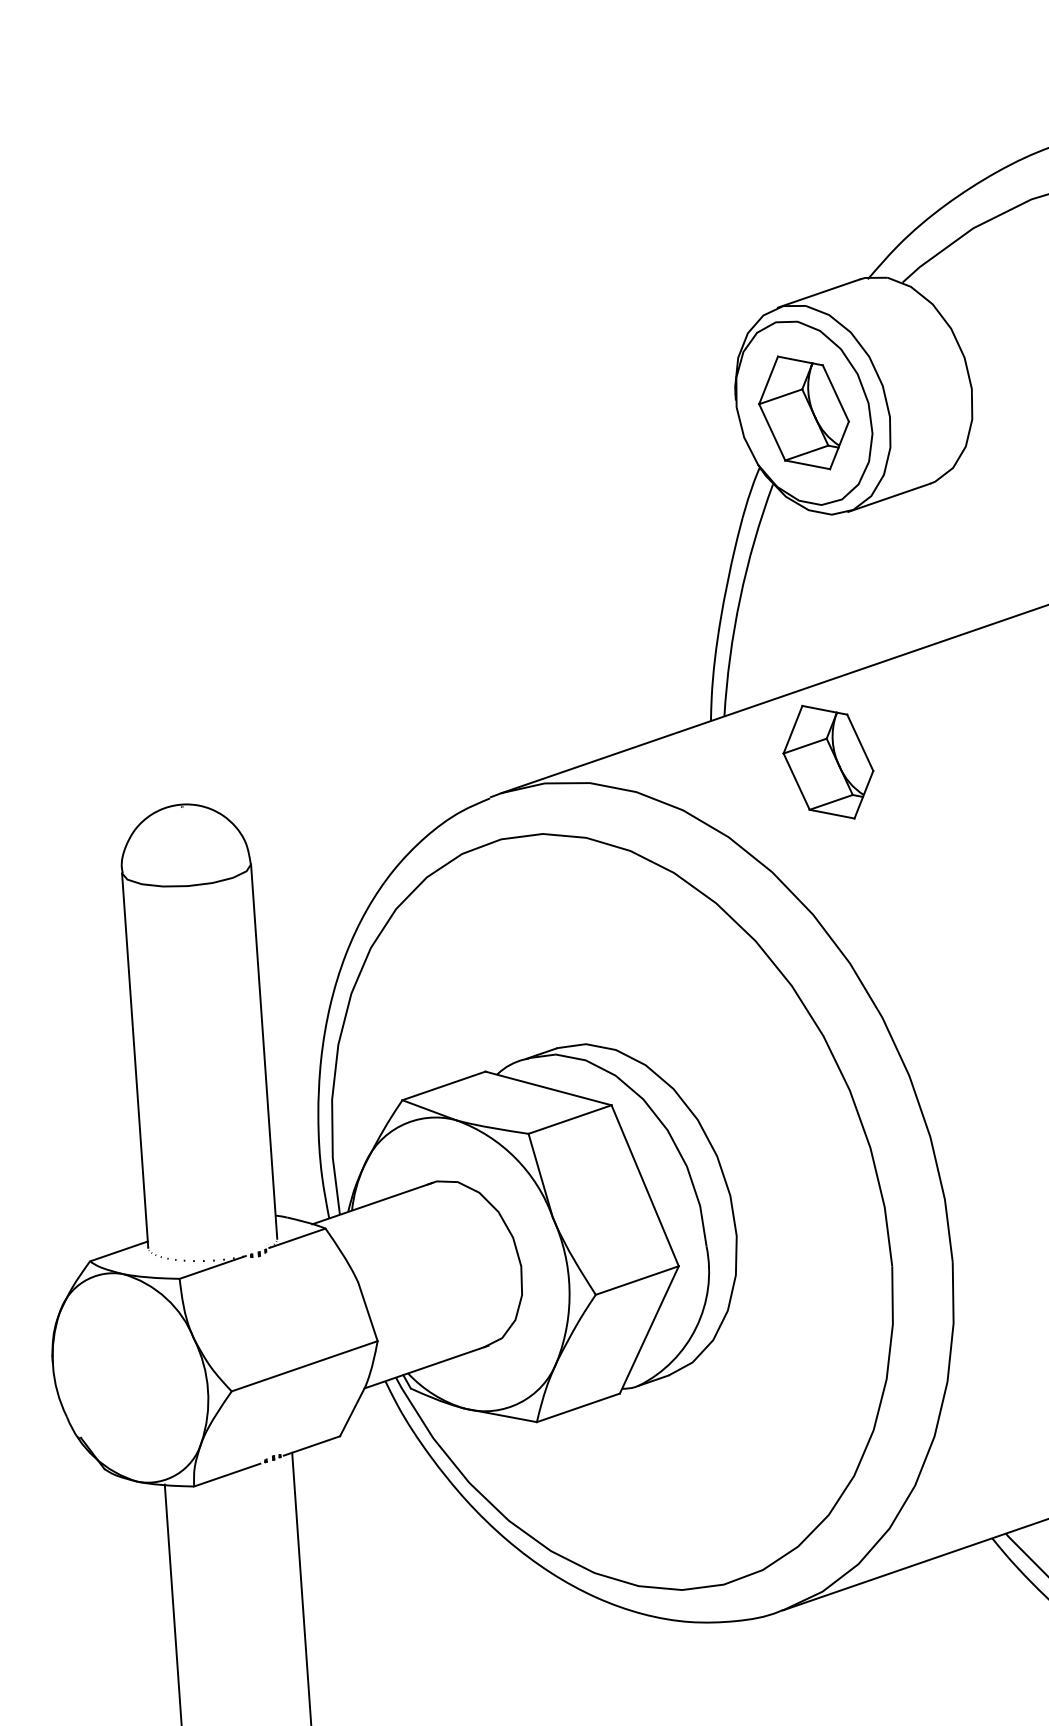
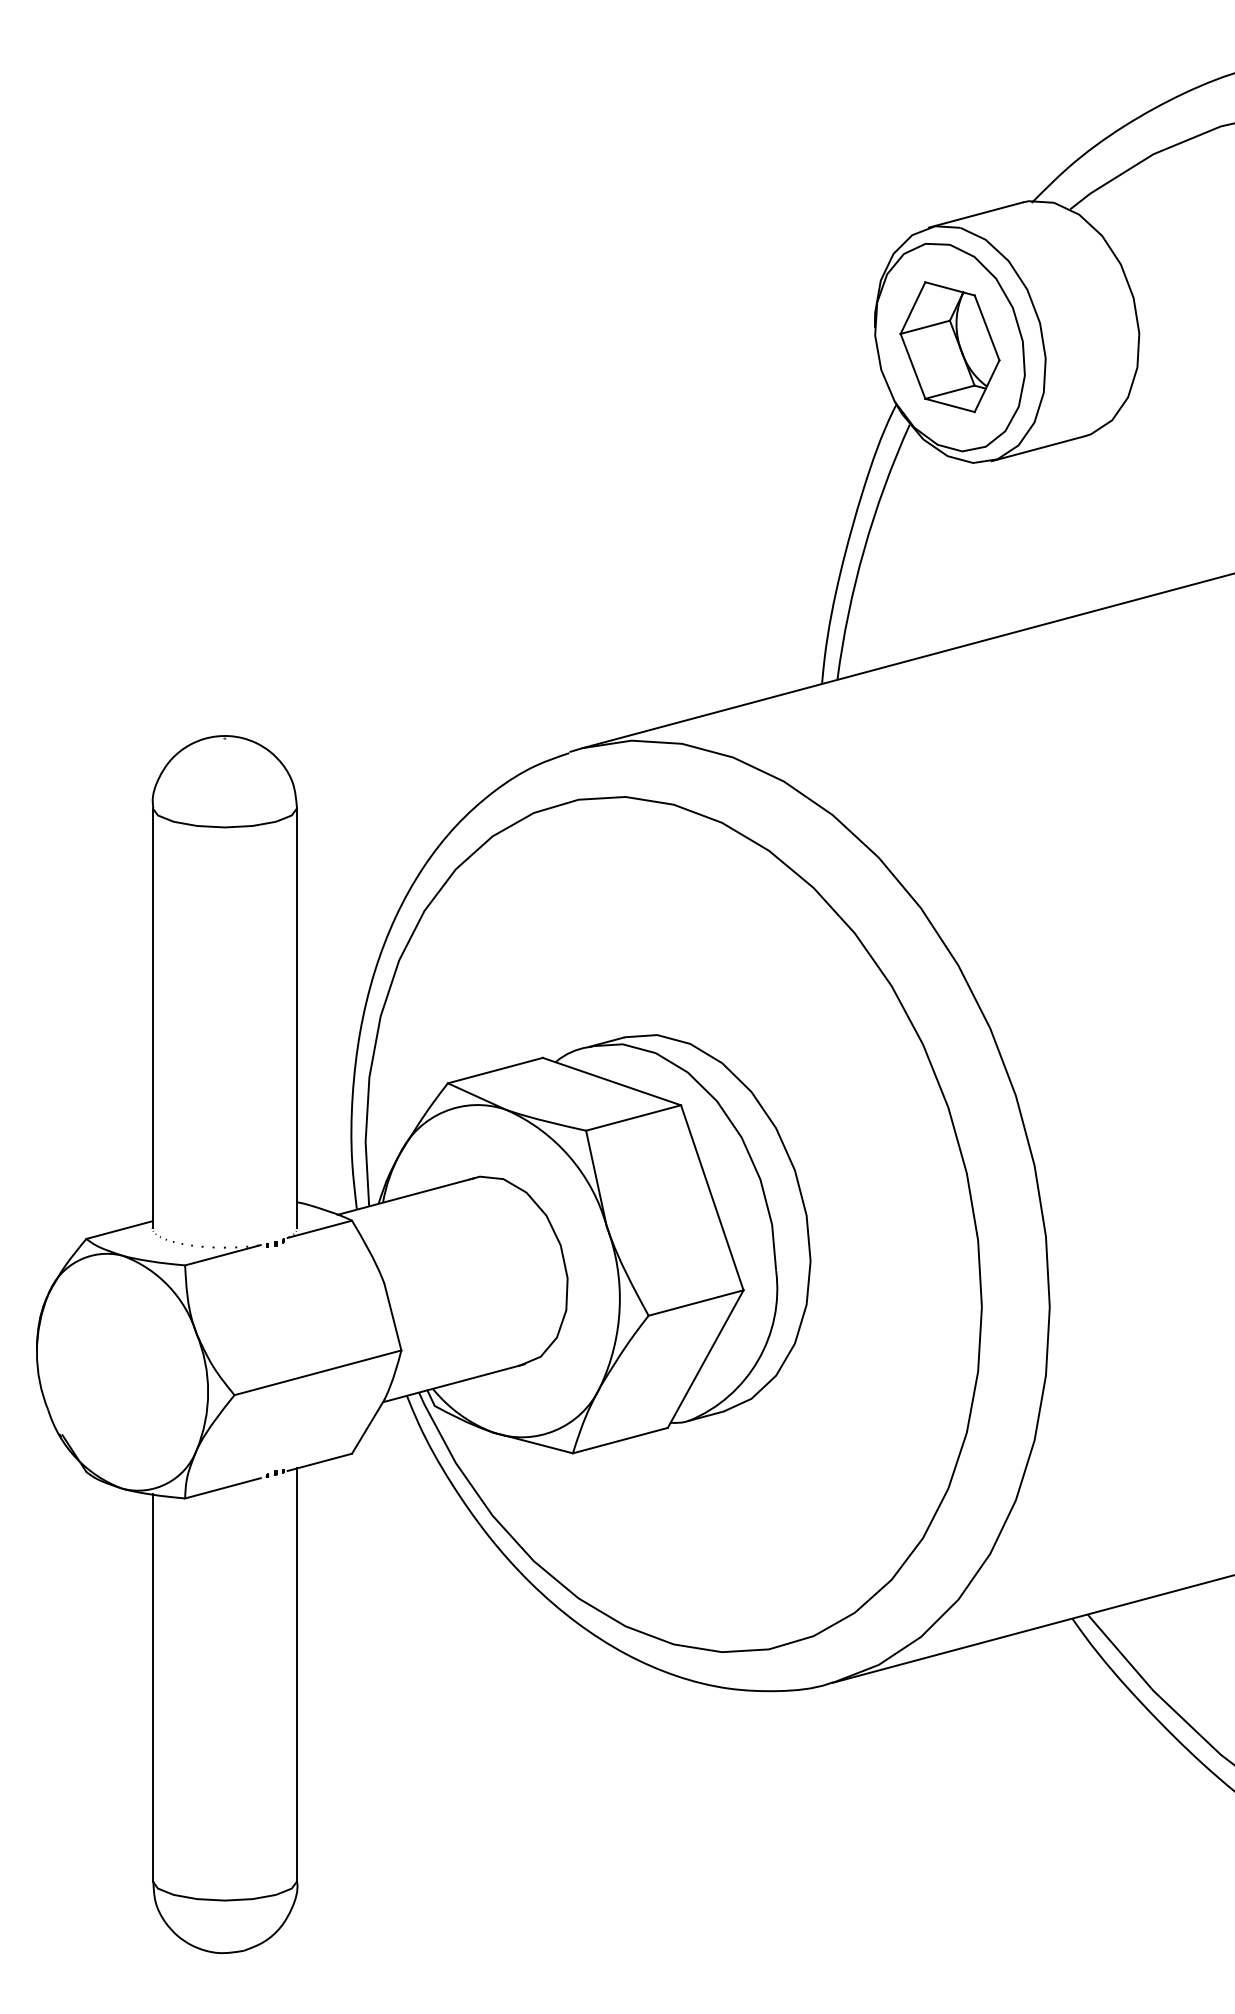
part: (828, 762) -> (949, 739), removed

